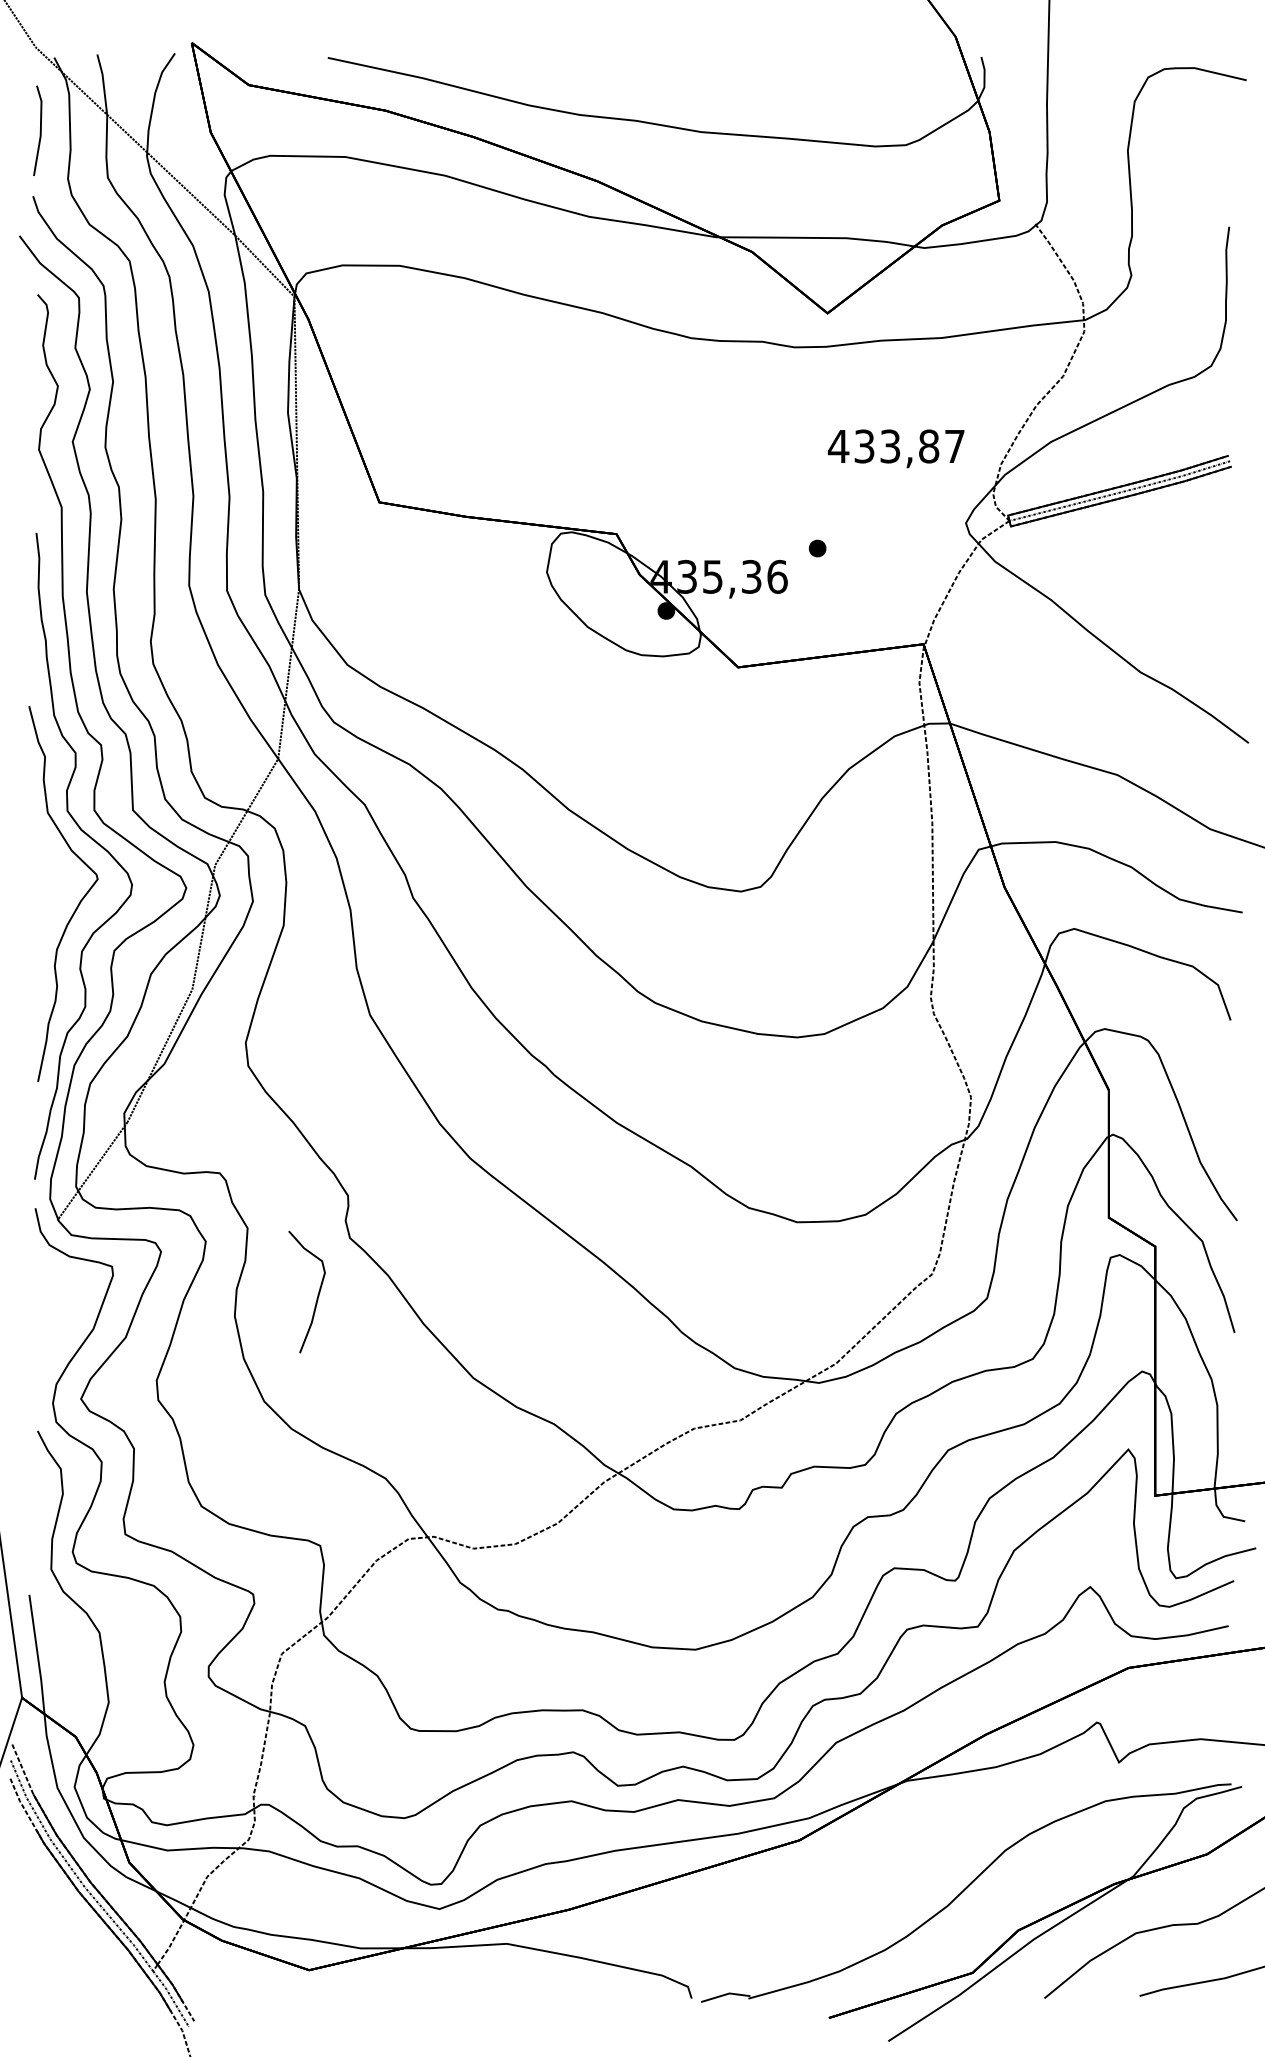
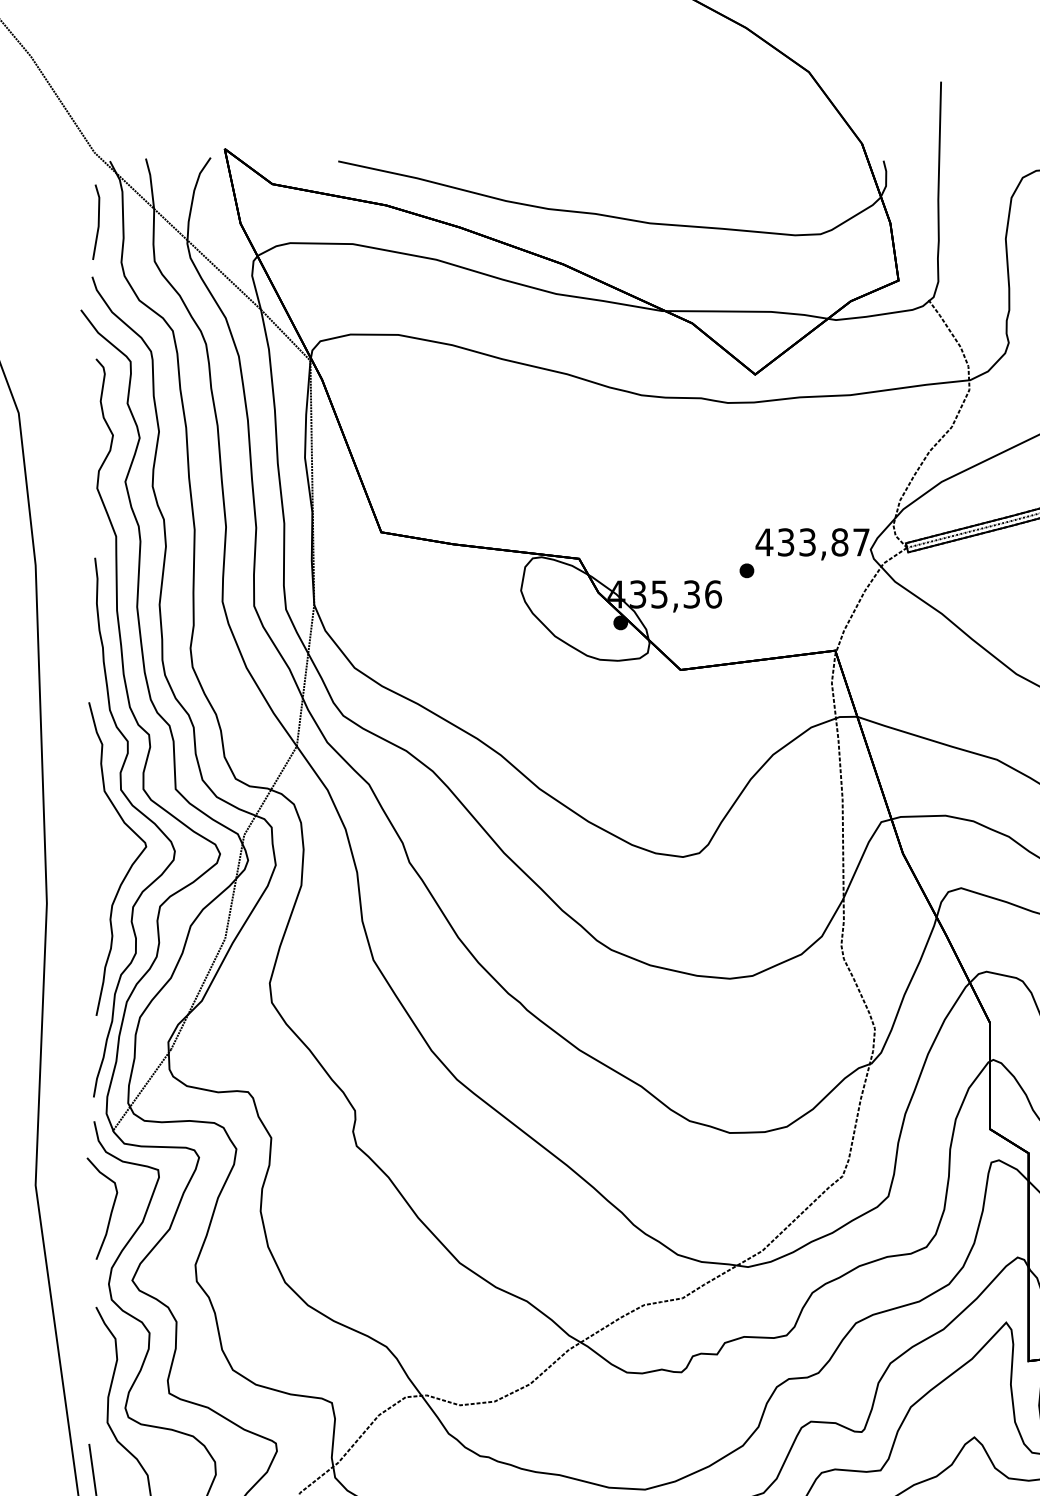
text: (896, 448) -> (812, 544), moved
curve: (317, 1294) -> (111, 1210), moved

